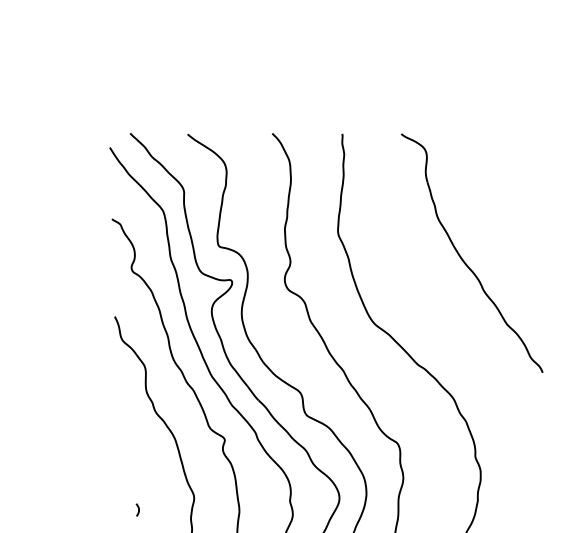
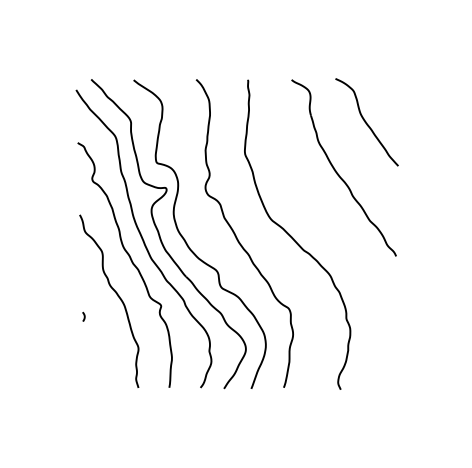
curve: (502, 191) -> (366, 122), added
curve: (137, 509) -> (83, 316), moved

